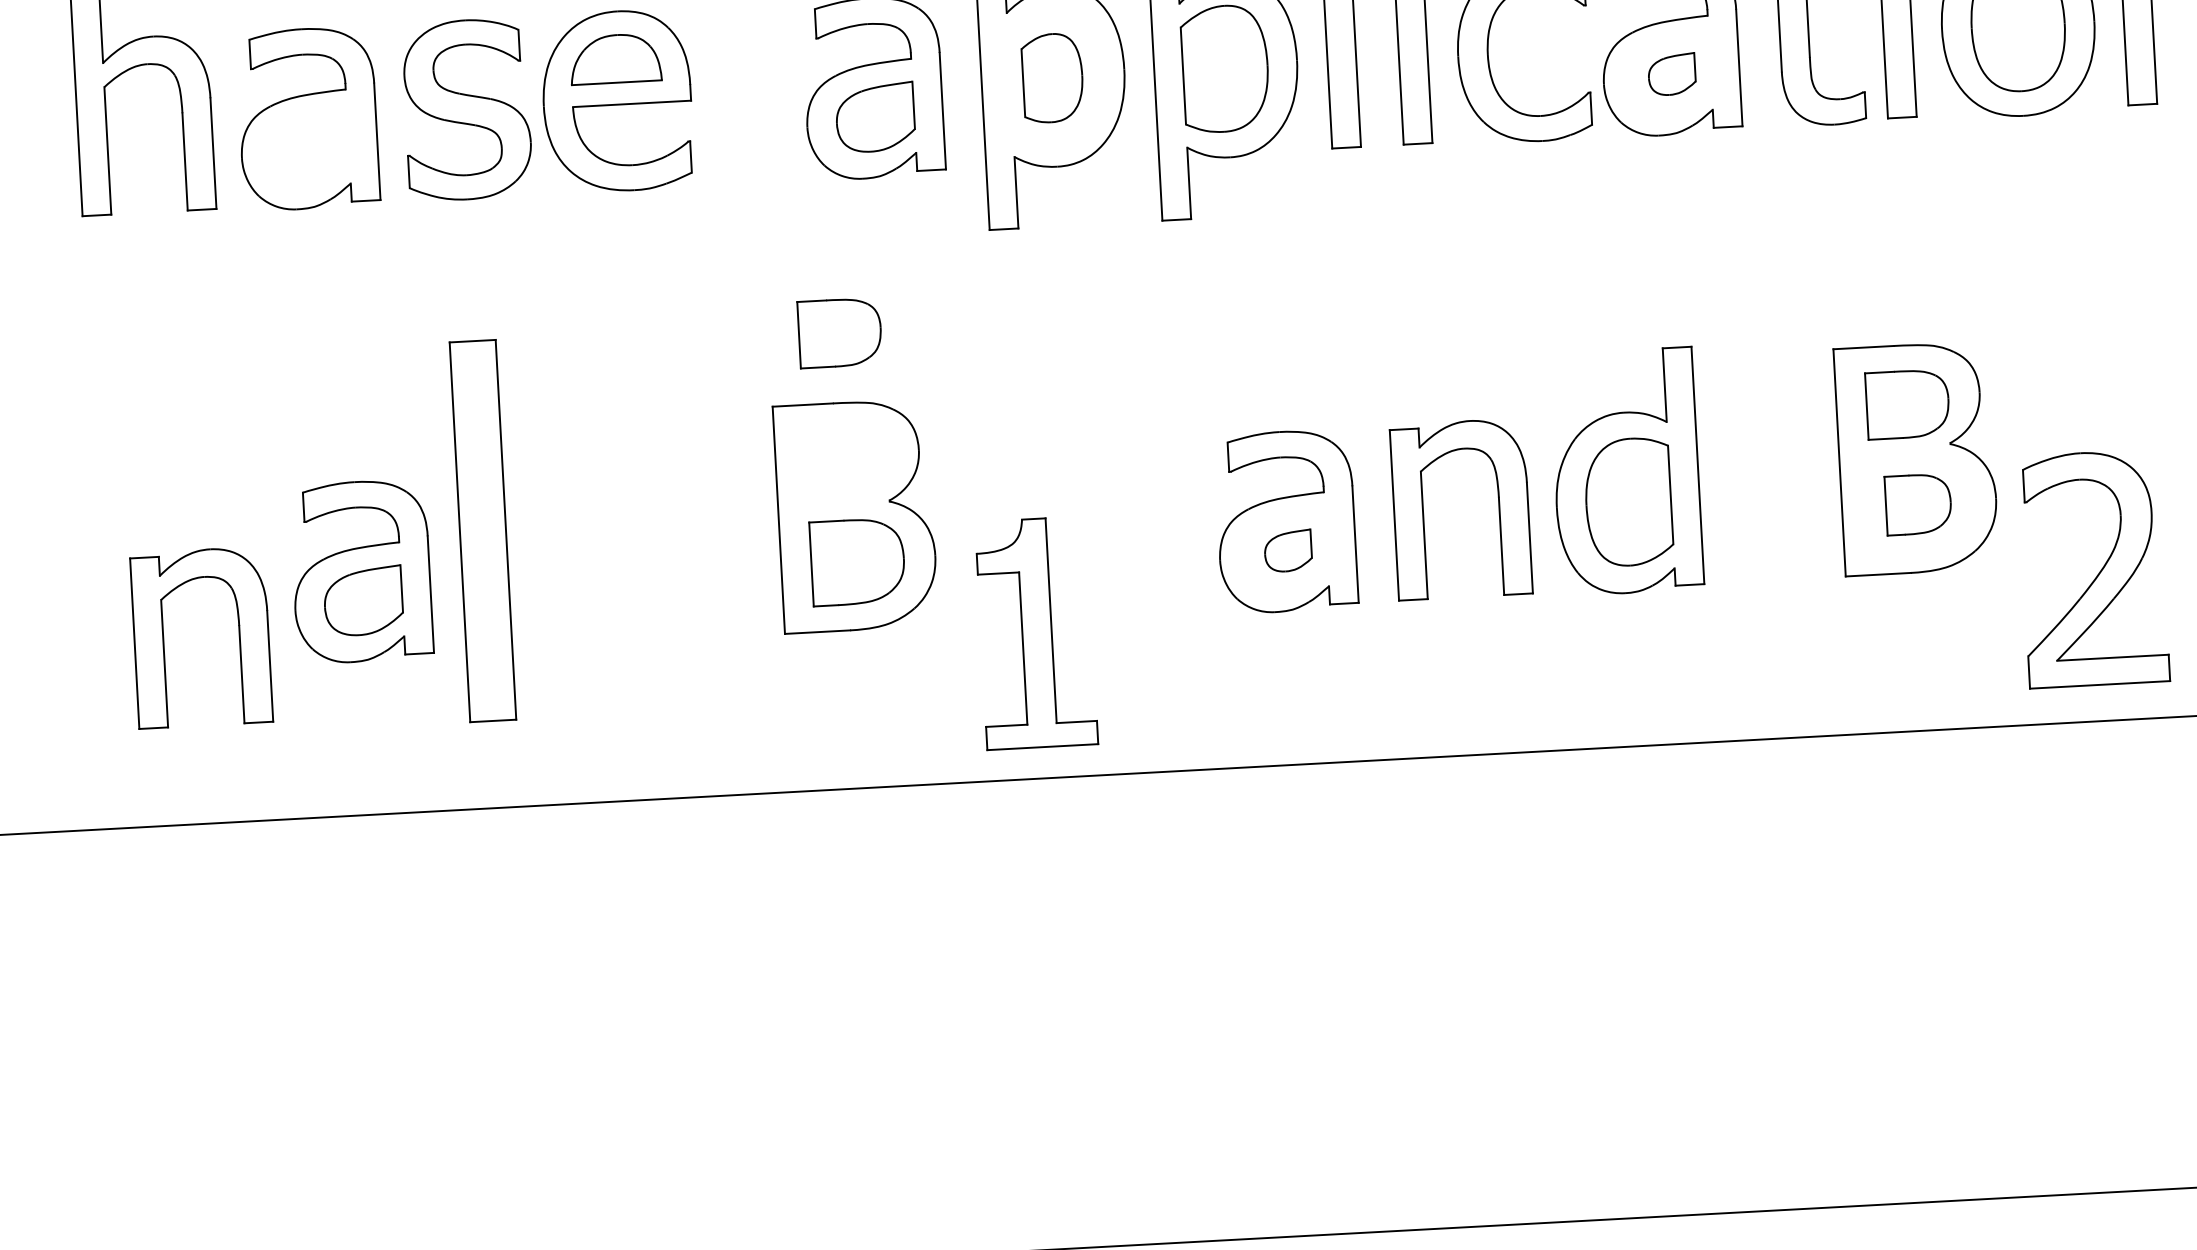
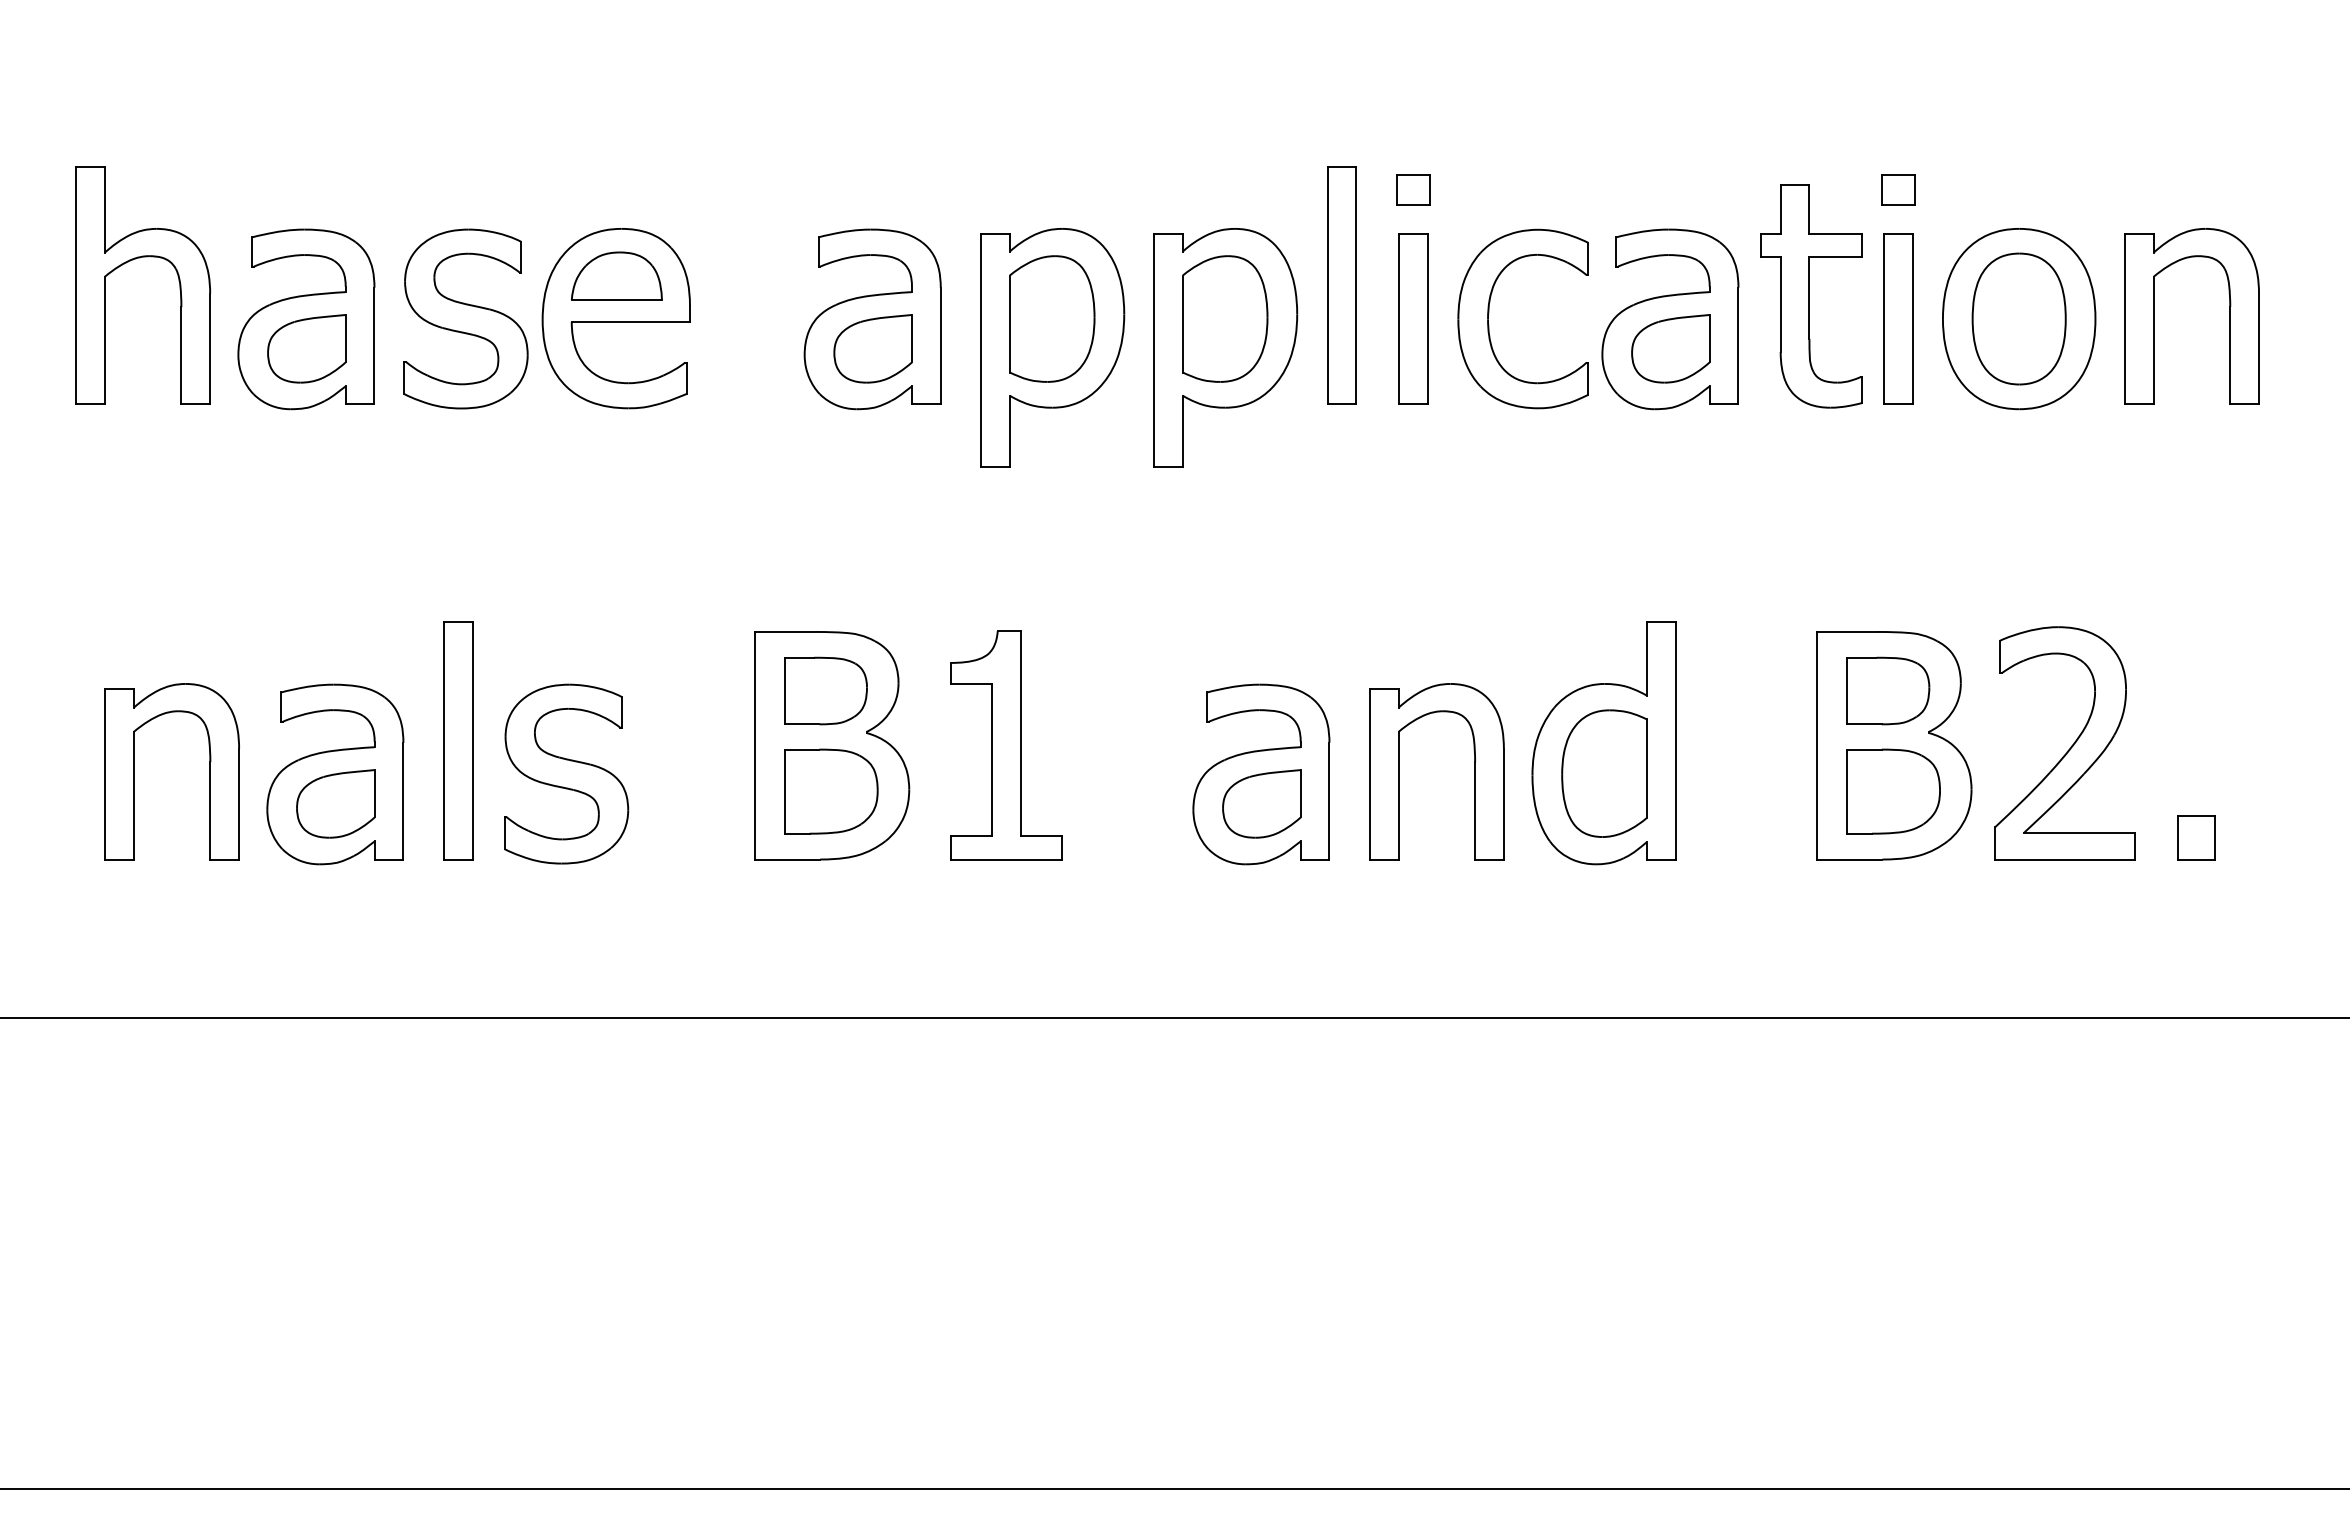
part: (1671, 74) -> (1670, 348), size x1.67
part: (1052, 77) -> (1052, 318), size x1.43
part: (309, 147) -> (306, 348), added
part: (839, 332) -> (825, 690), moved
part: (1918, 504) -> (1893, 791), size x1.43
part: (482, 531) -> (458, 740), size x0.62
part: (1287, 550) -> (1261, 803), size x1.67
part: (592, 558) -> (566, 773), added
part: (2099, 571) -> (2070, 746), moved
part: (1036, 633) -> (1006, 745), moved
part: (163, 639) -> (134, 771), moved

